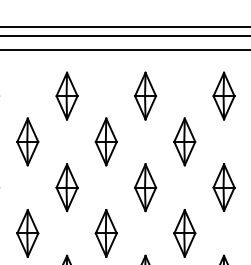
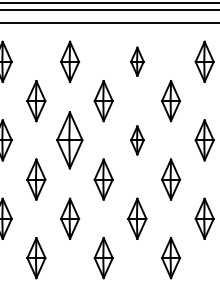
part: (145, 95) -> (137, 61), size x0.7
part: (67, 187) -> (70, 140), size x1.4
part: (145, 187) -> (137, 140), size x0.7

